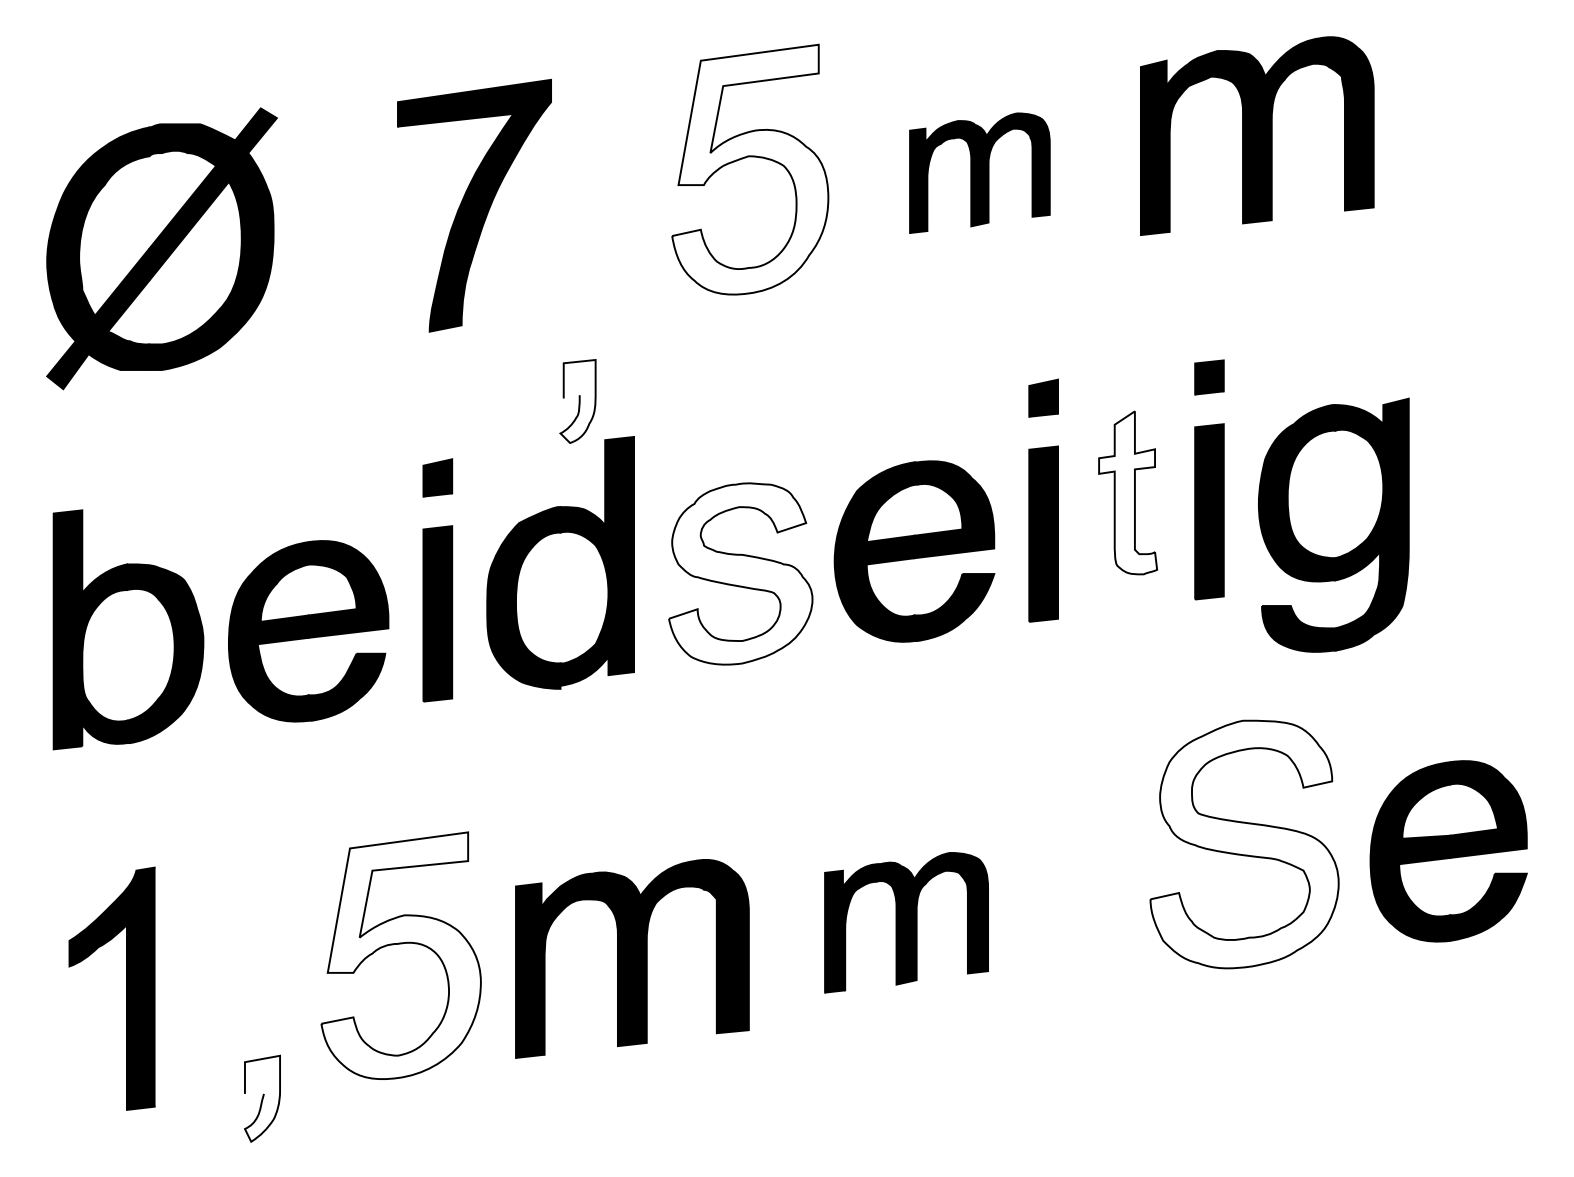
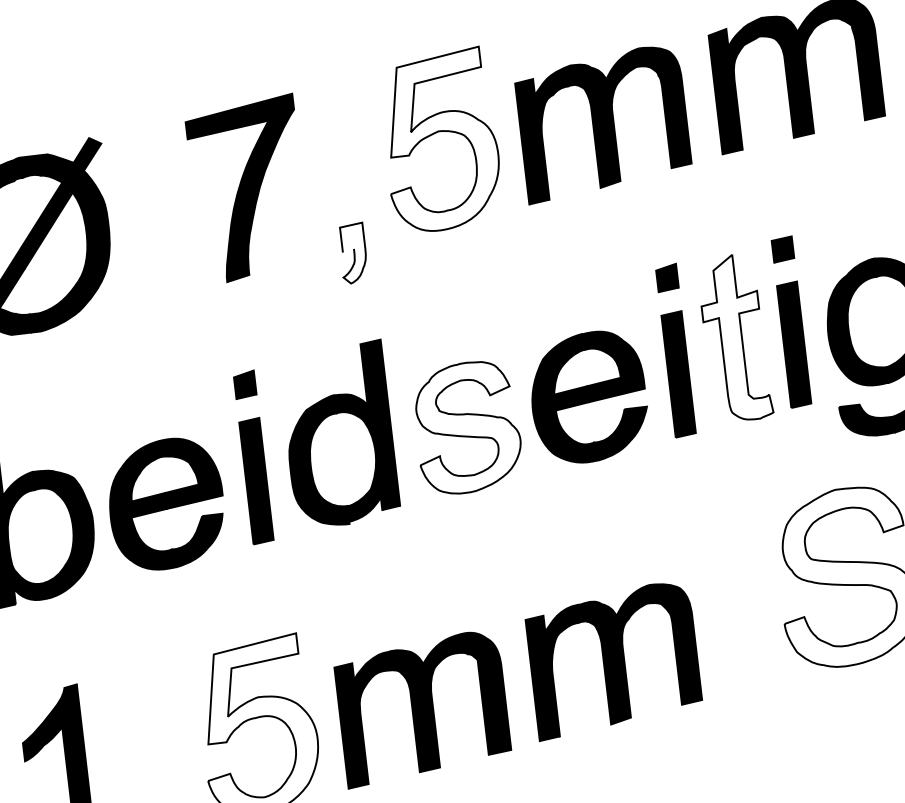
part: (979, 173) -> (603, 124), size x1.67
curve: (578, 401) -> (353, 253), moved
part: (1127, 492) -> (734, 337), size x1.43
part: (906, 922) -> (613, 660), size x1.43

